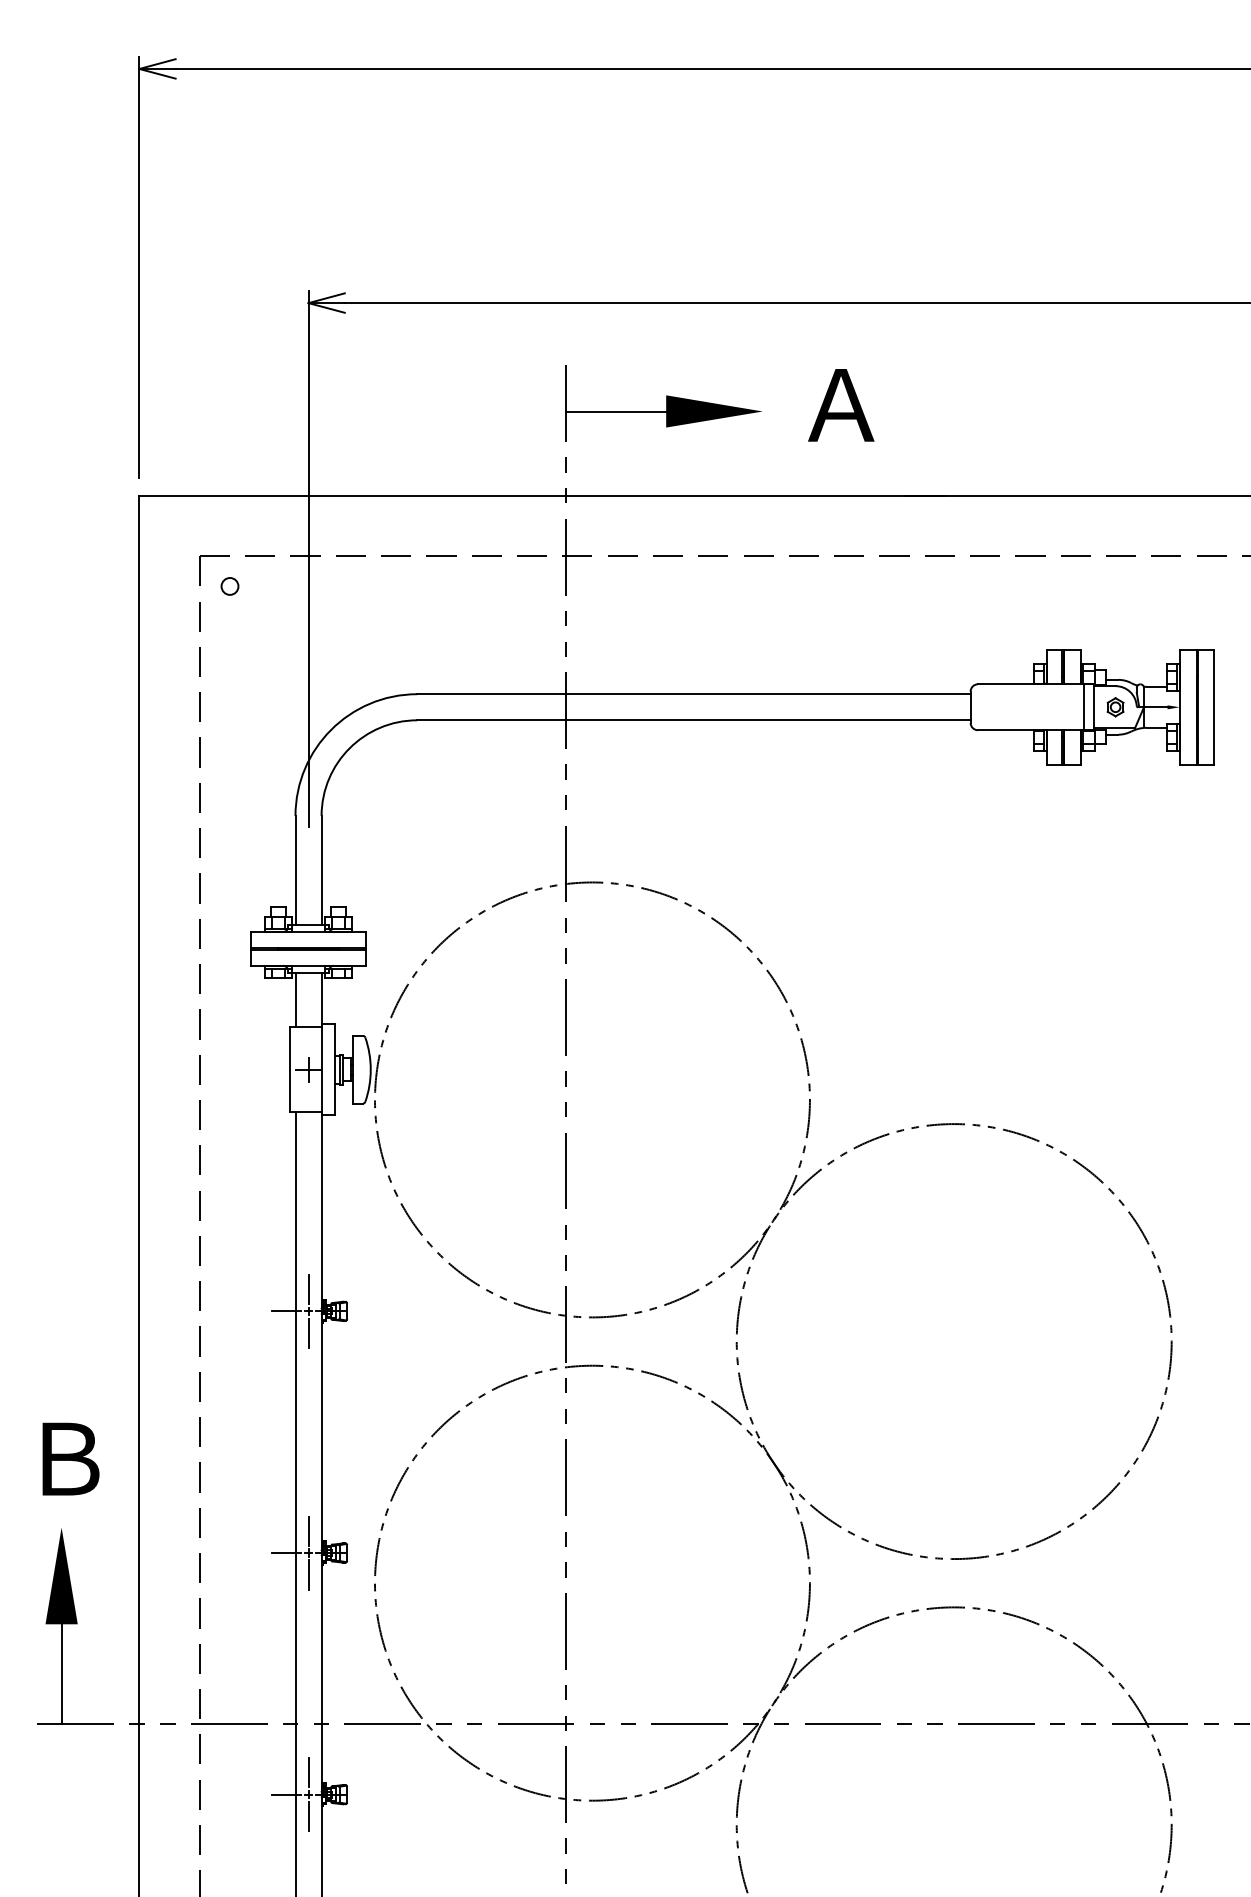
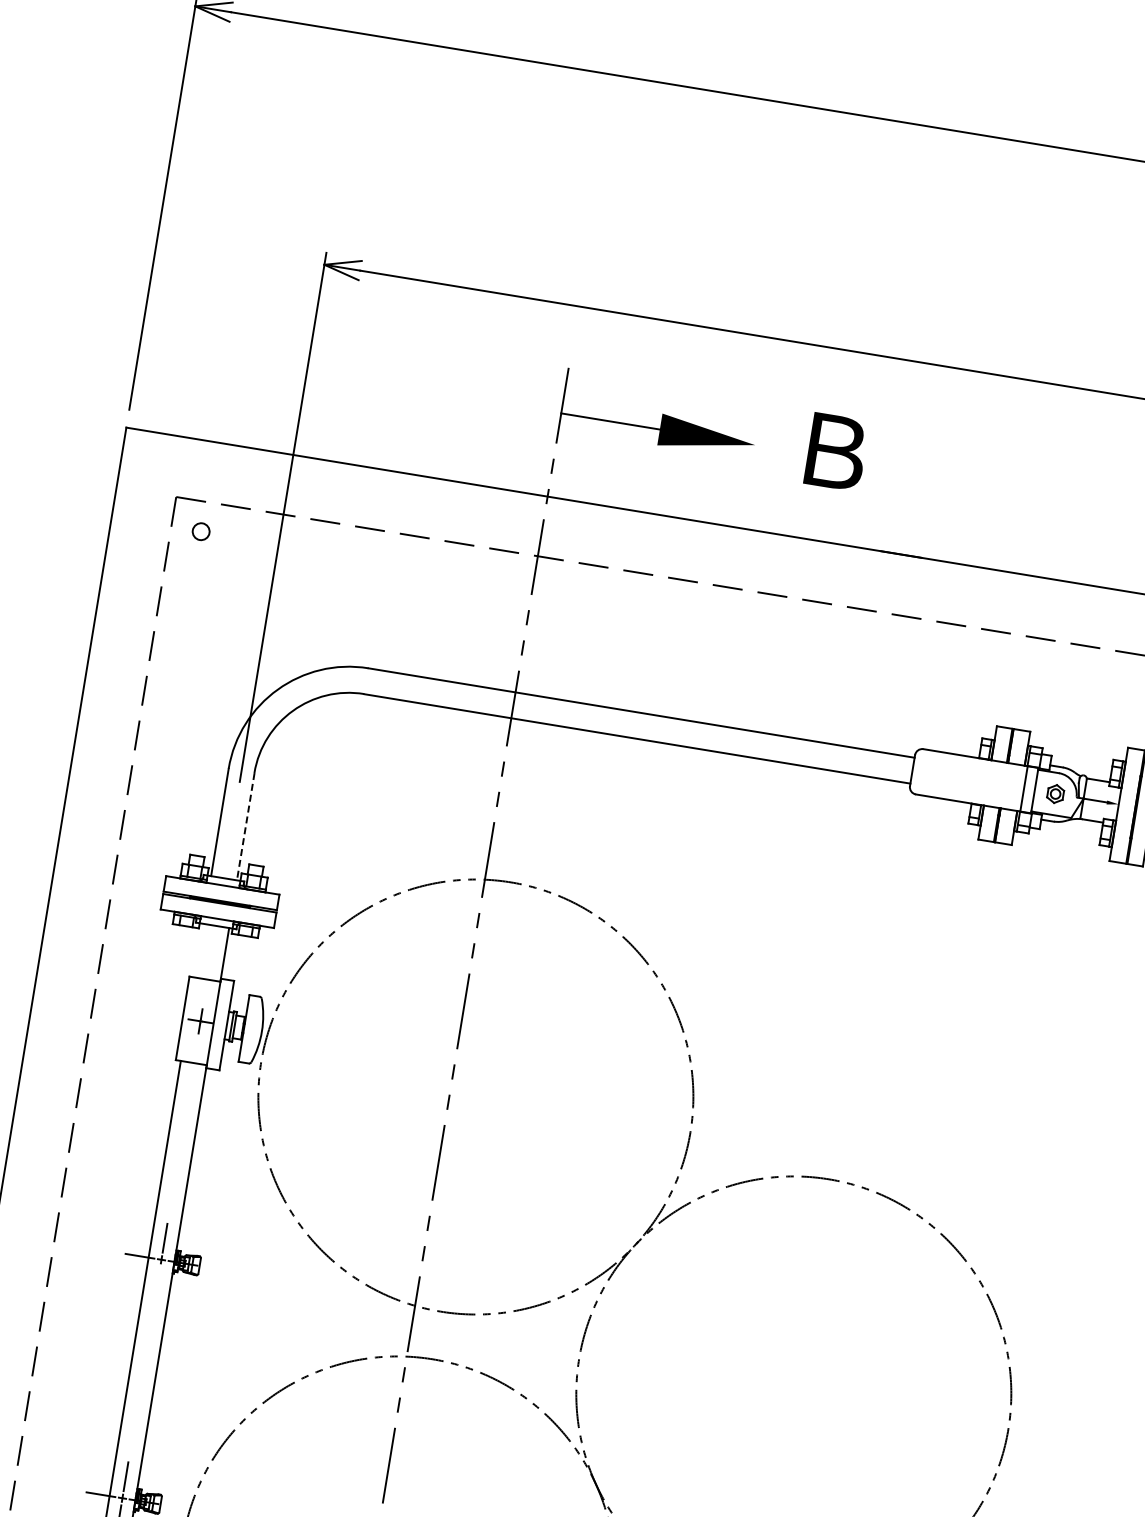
text: (841, 405) -> (833, 451), Ａ -> Ｂ
line: (321, 870) -> (245, 826), solid -> dashed
line: (295, 1000) -> (198, 950), removed
line: (308, 1332) -> (158, 1280), removed

